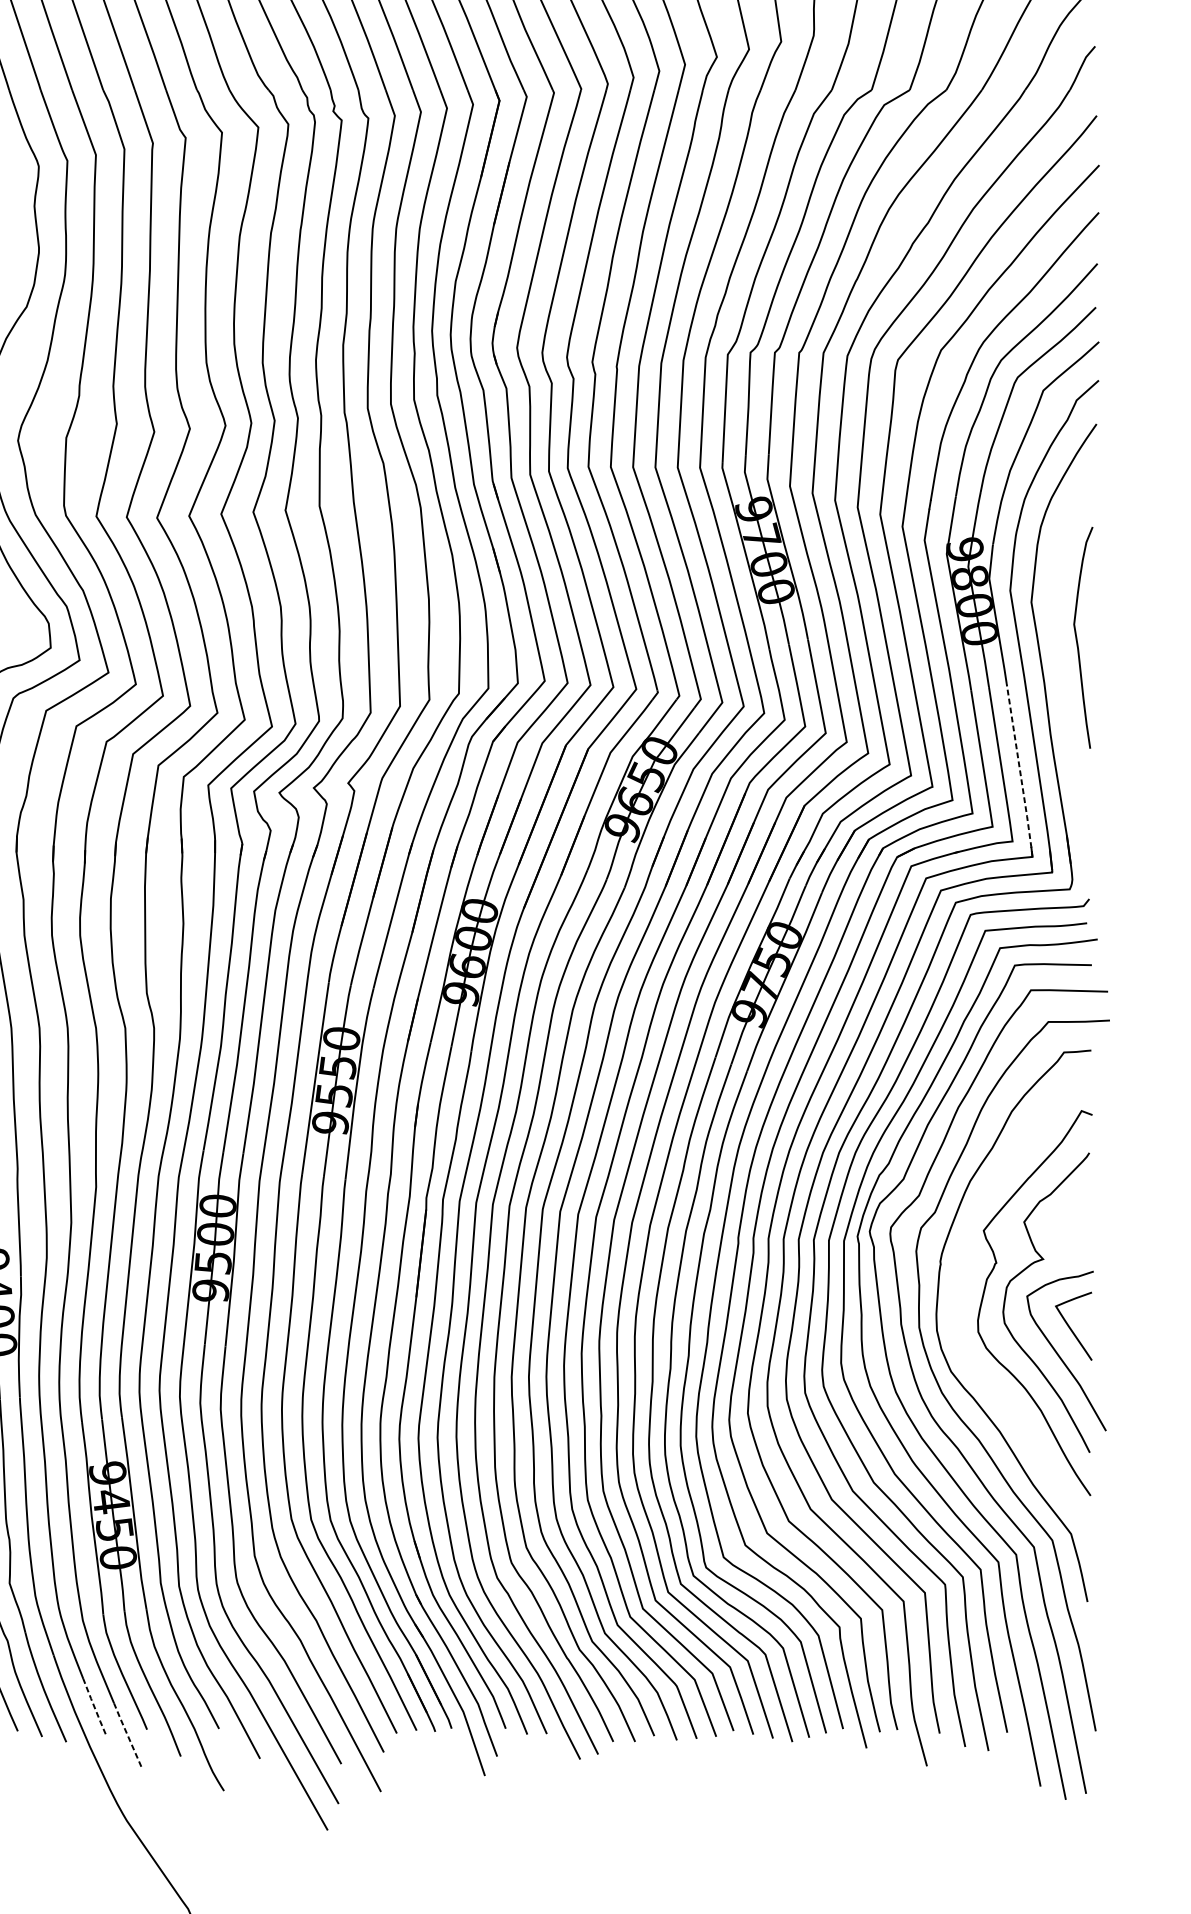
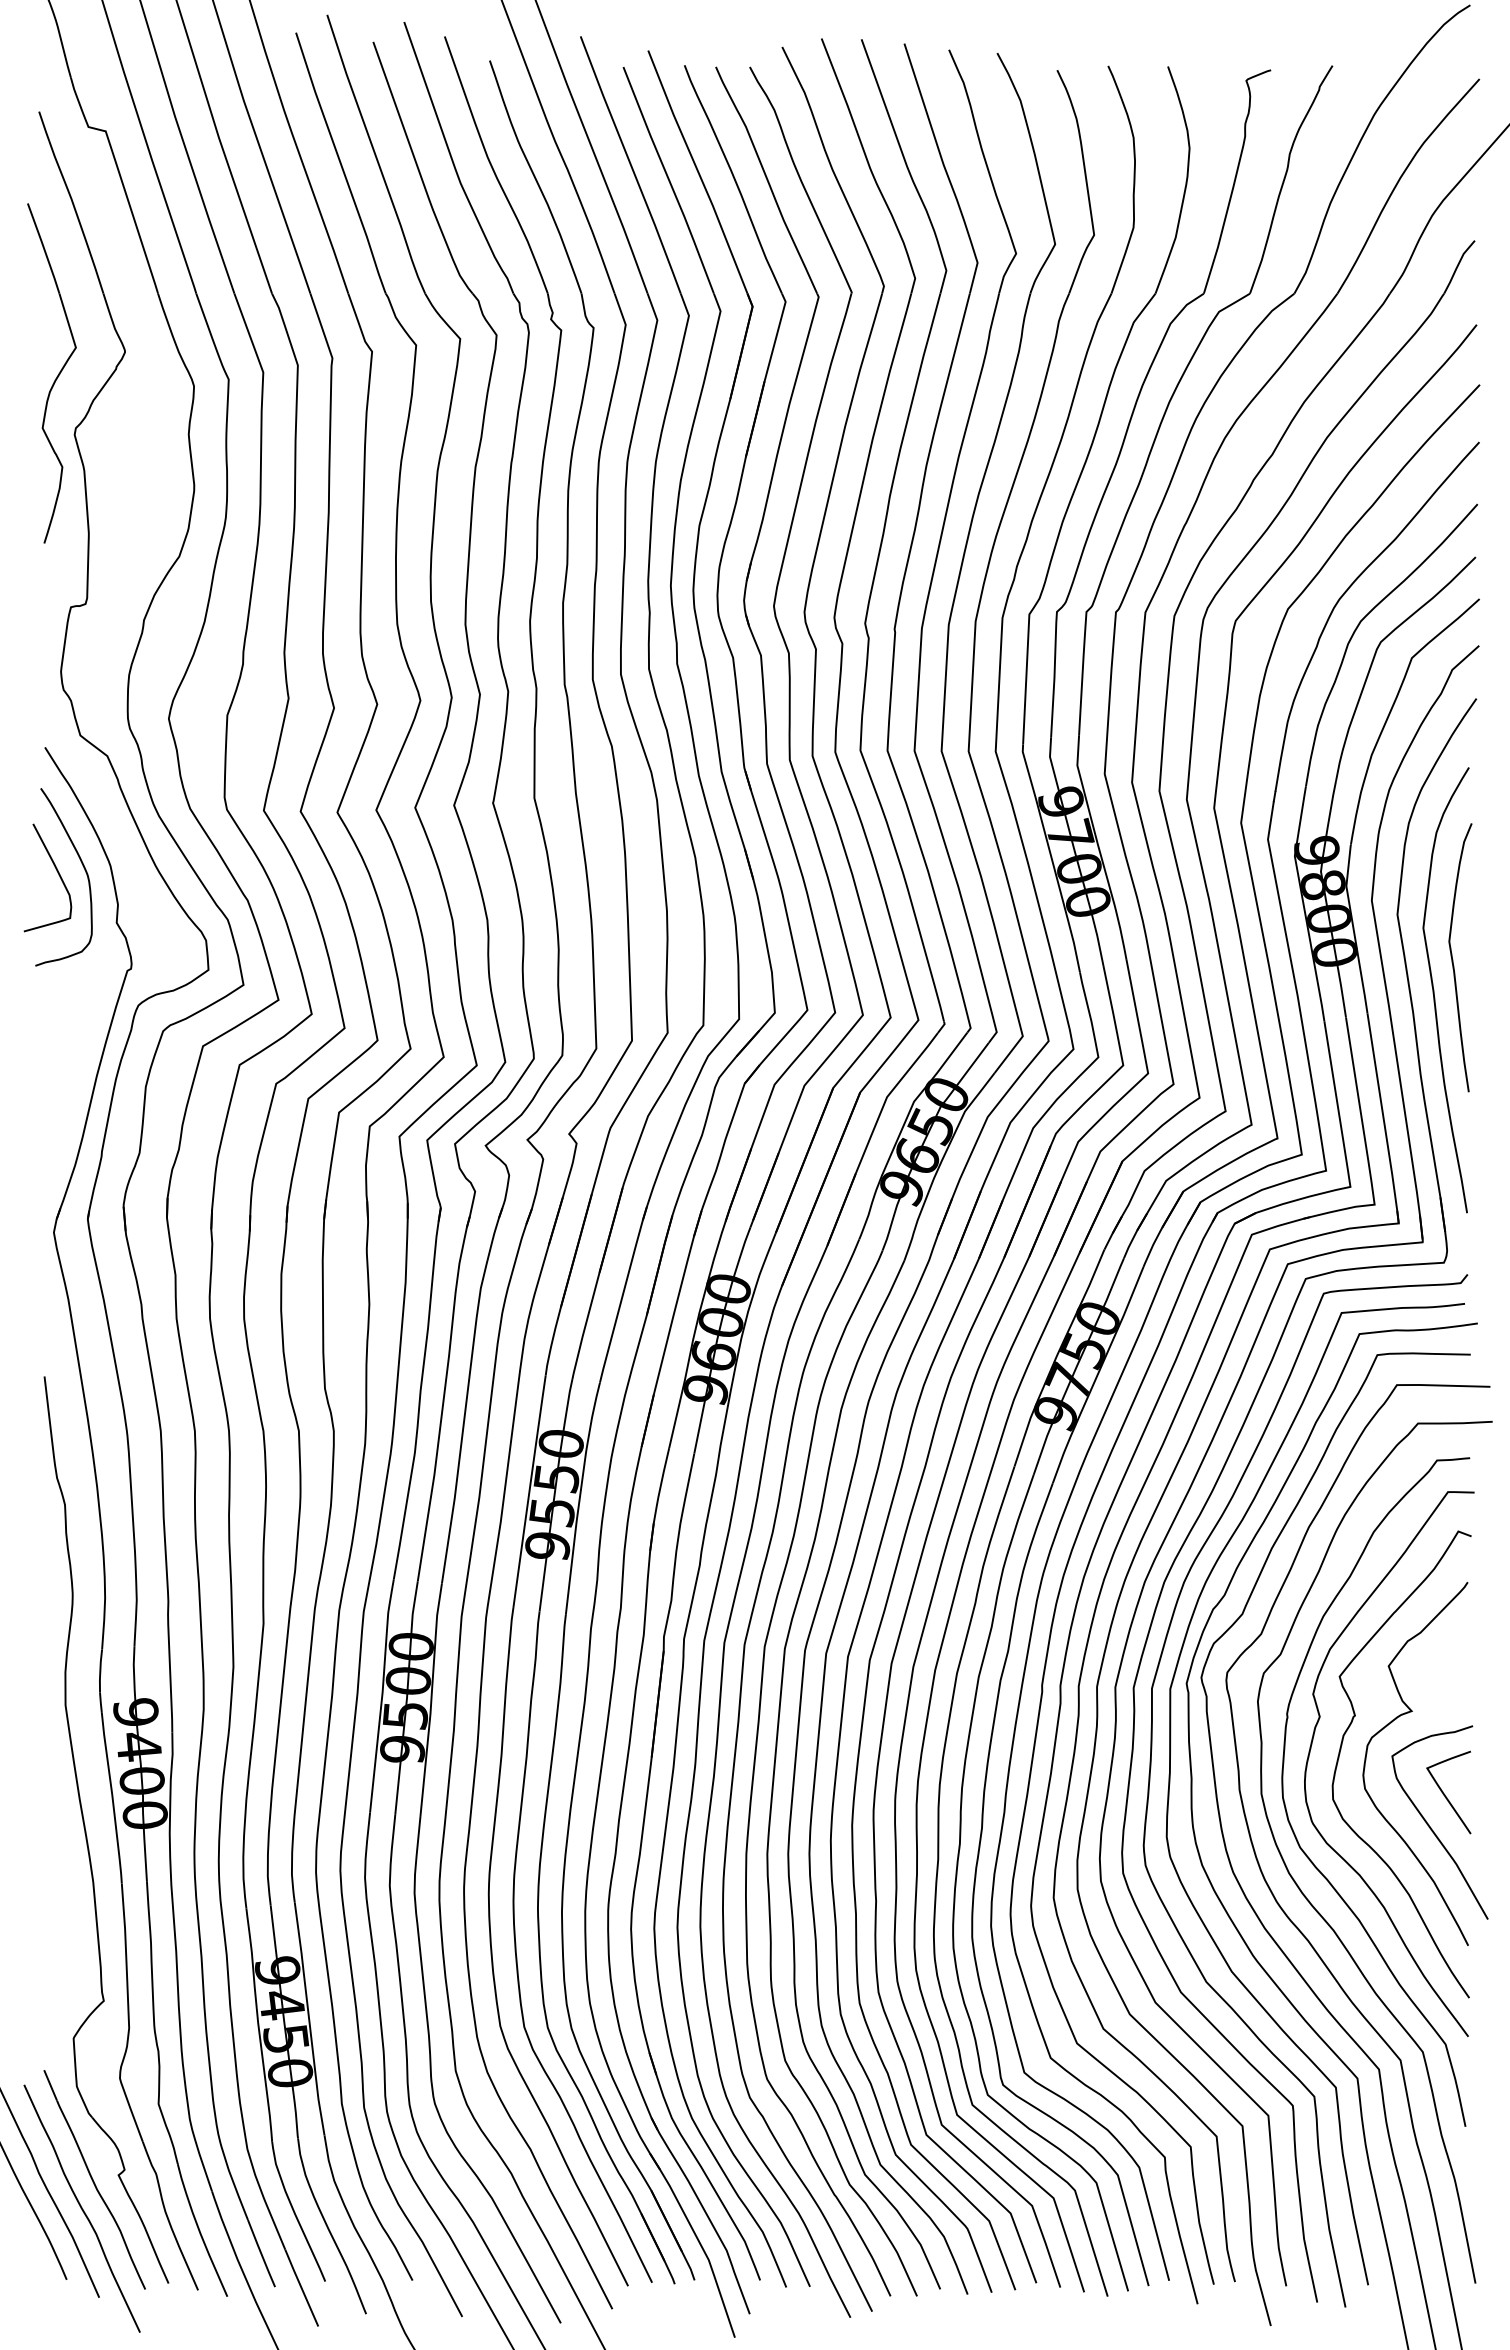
curve: (1061, 664) -> (1434, 990), added
line: (1019, 771) -> (1383, 1119), dashed -> solid
curve: (960, 1290) -> (1311, 1749), added
line: (94, 1706) -> (261, 2253), dashed -> solid
line: (127, 1734) -> (301, 2287), dashed -> solid

